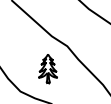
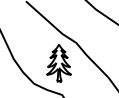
part: (47, 69) -> (58, 63), size x1.43

